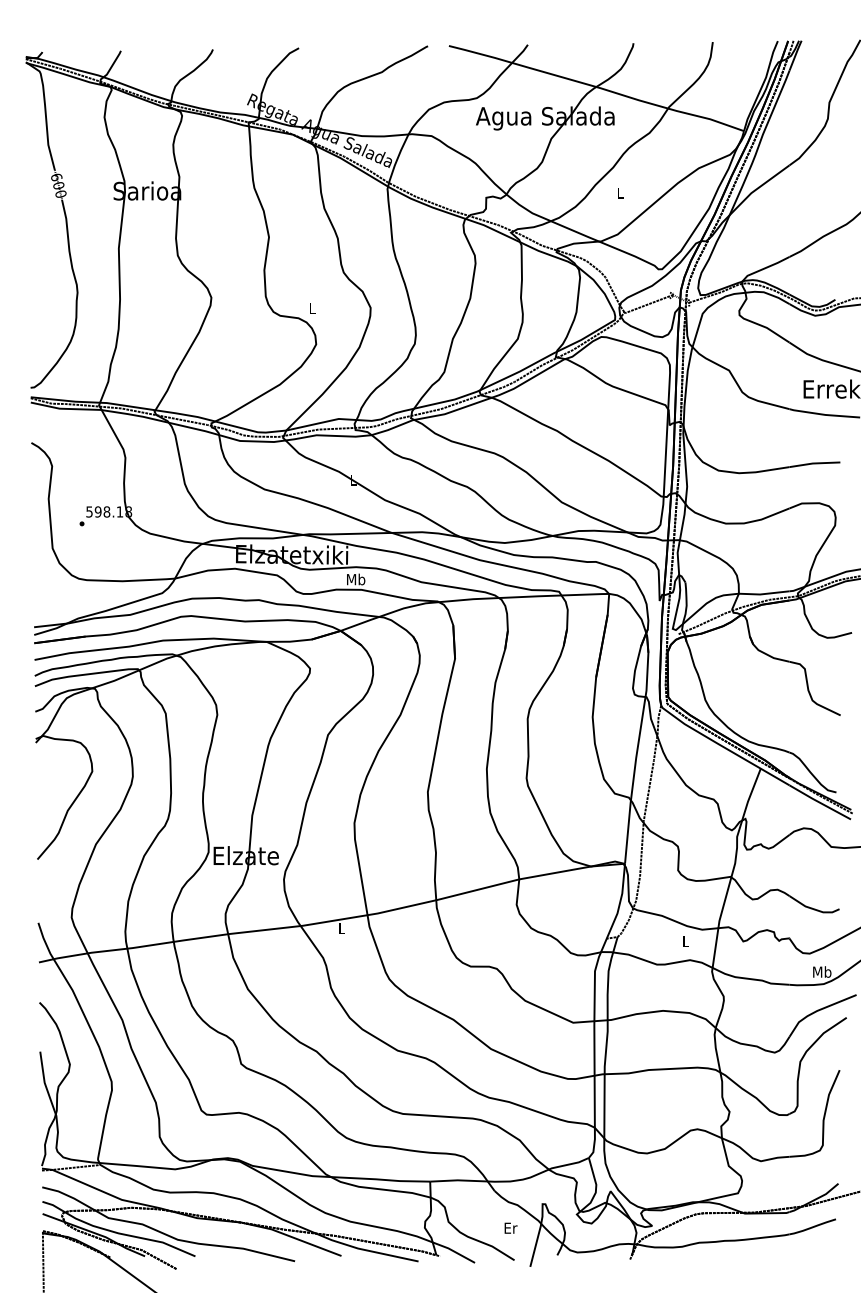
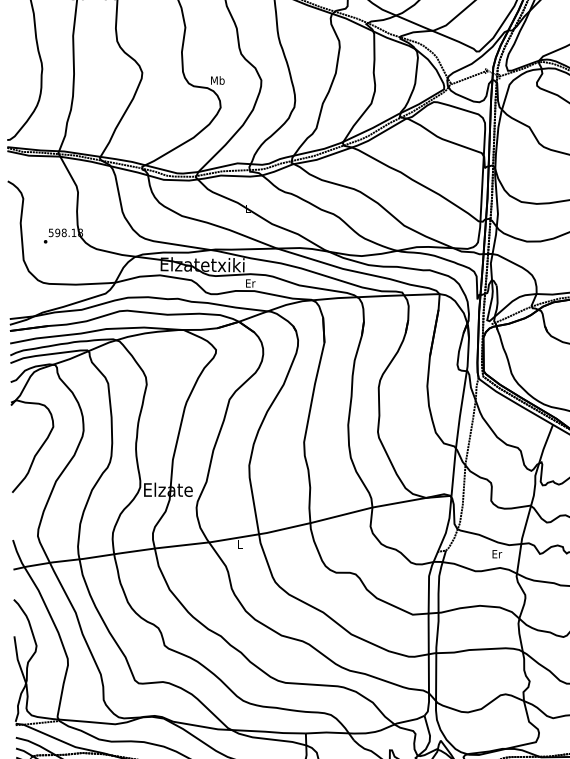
text: (312, 307) -> (217, 80), L -> Mb
text: (356, 579) -> (250, 283), Mb -> Er
text: (685, 941) -> (496, 553), L -> Er

